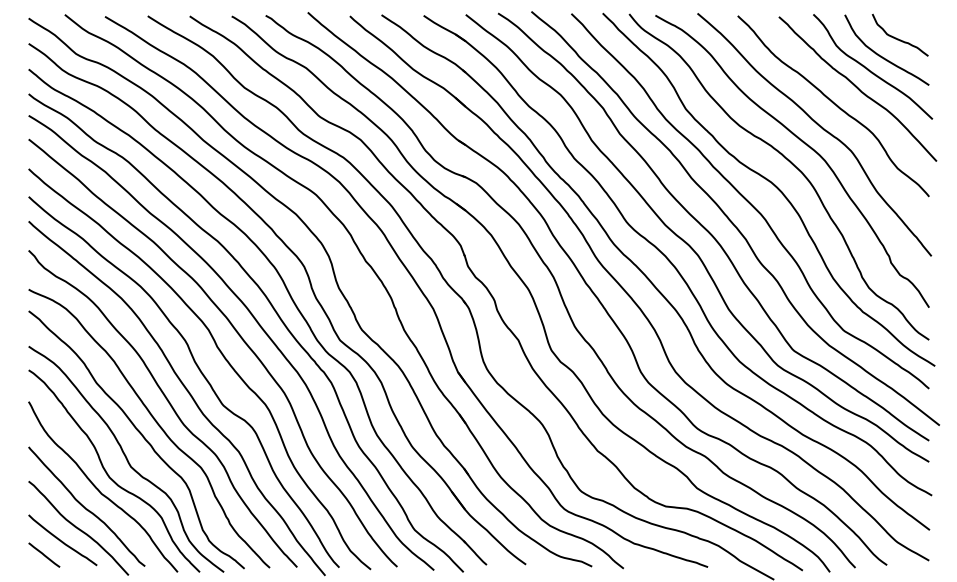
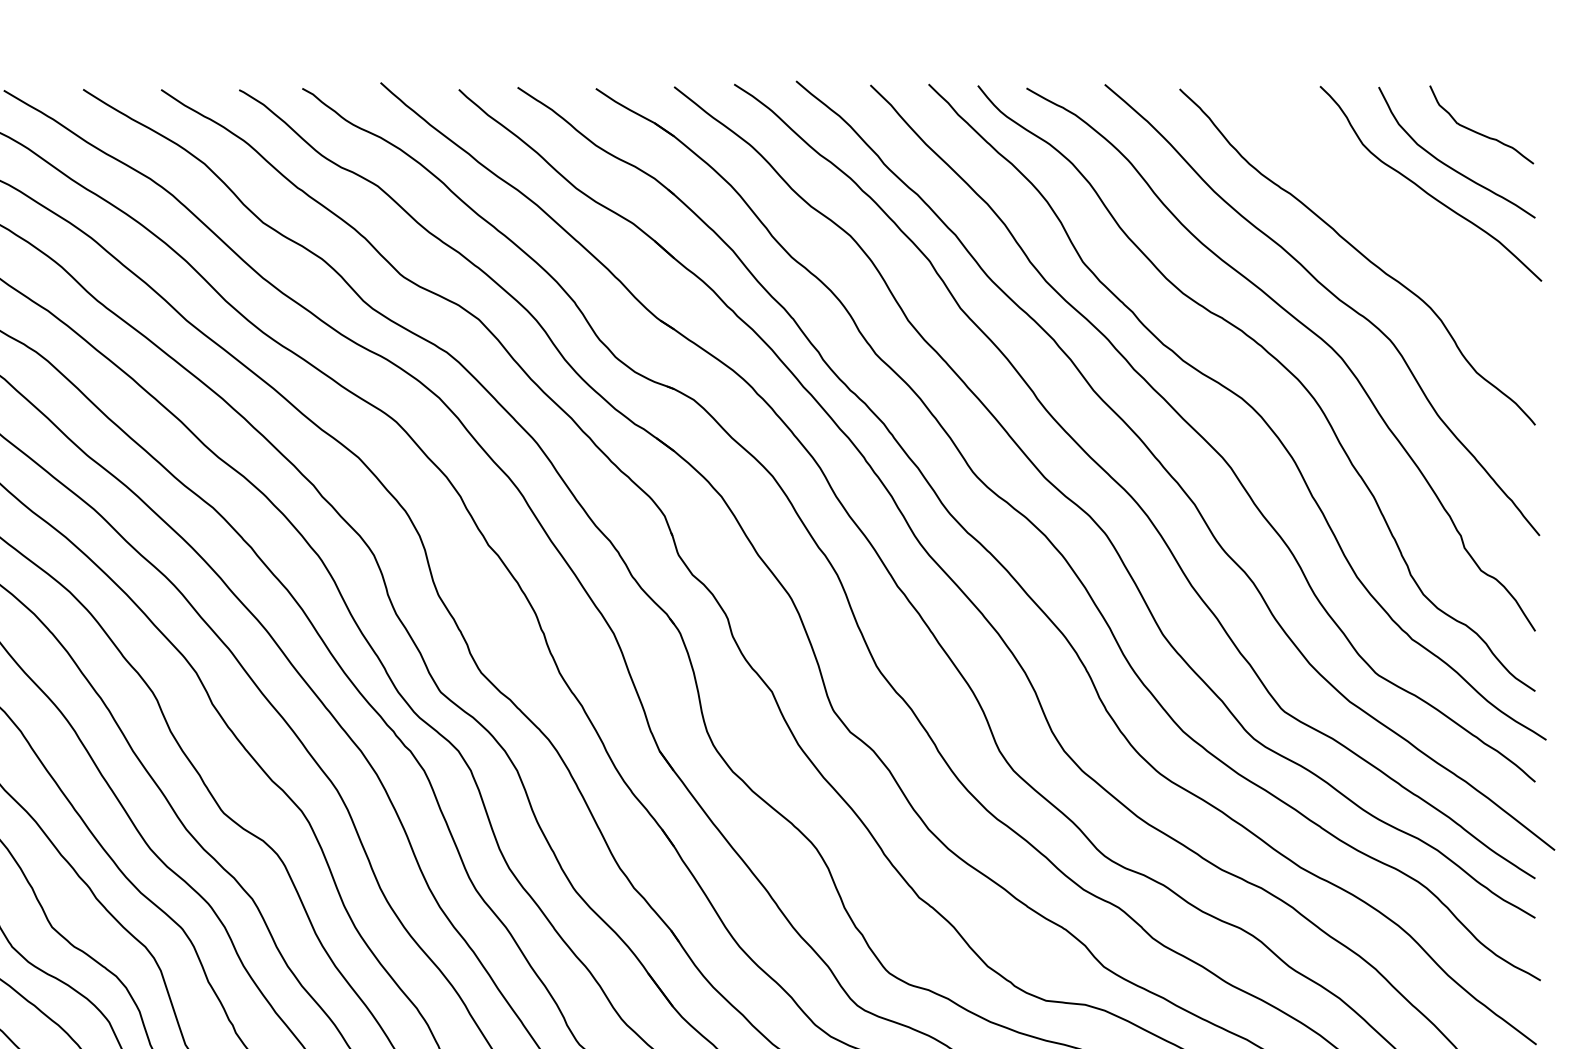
curve: (857, 88) -> (1402, 223), removed

